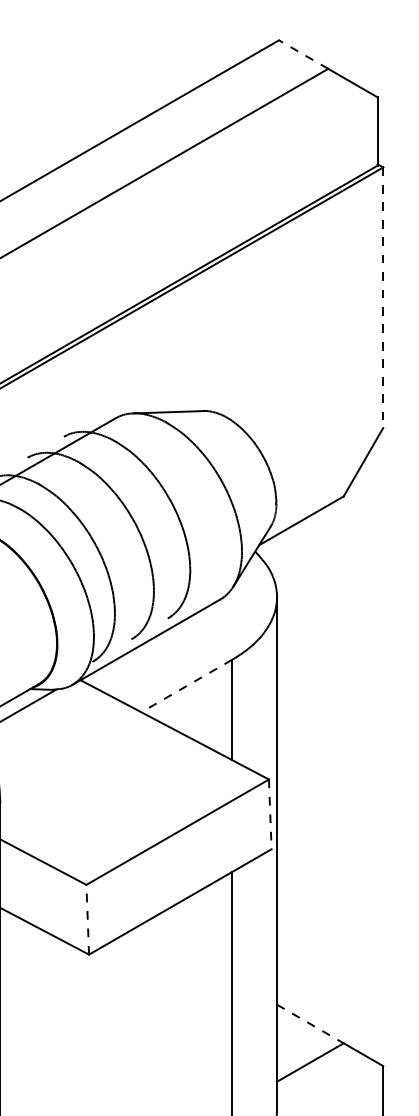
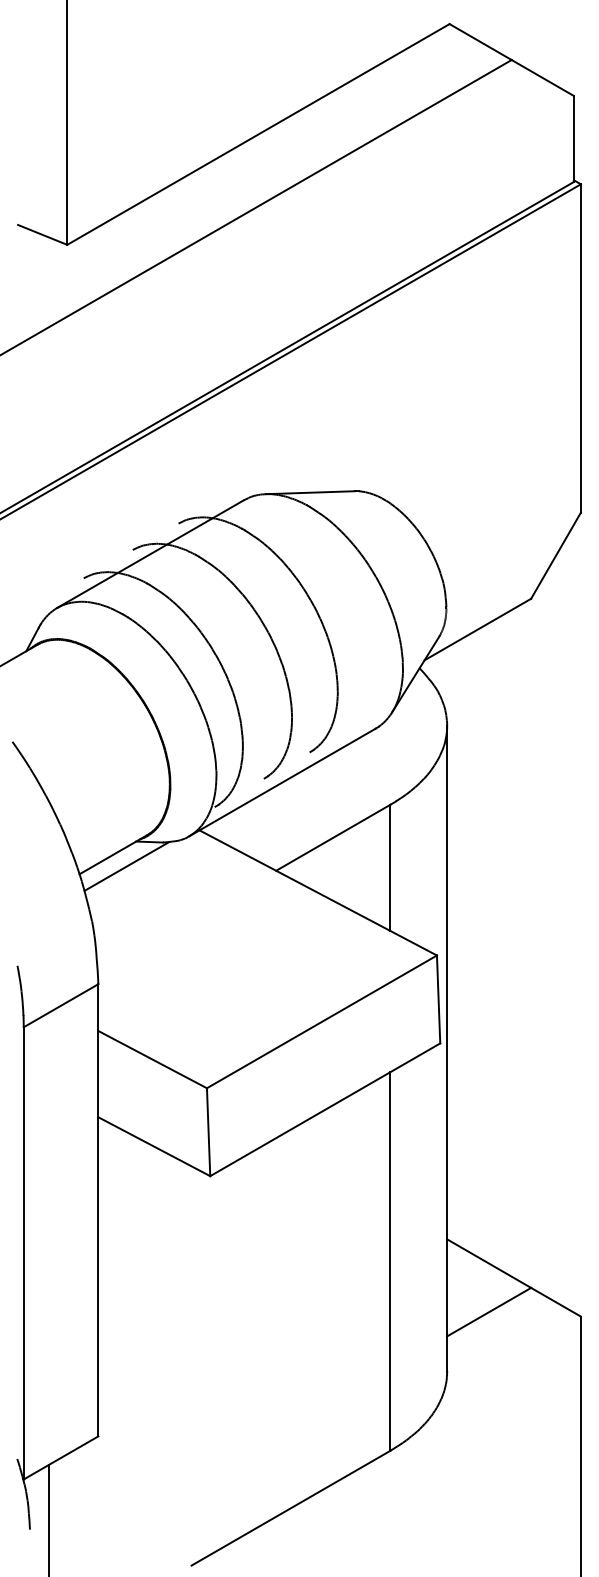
line: (303, 54) -> (480, 42), dashed -> solid
line: (382, 297) -> (580, 348), dashed -> solid
line: (186, 685) -> (333, 837), dashed -> solid
line: (270, 814) -> (438, 999), dashed -> solid
line: (87, 919) -> (208, 1132), dashed -> solid
line: (310, 1023) -> (489, 1263), dashed -> solid

